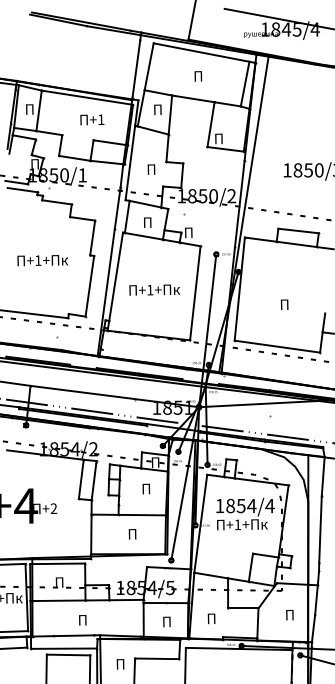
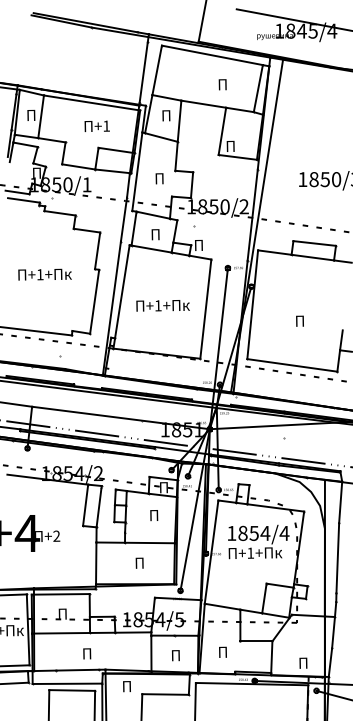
text: (198, 76) -> (222, 84), moved
text: (289, 615) -> (303, 663), moved
text: (120, 664) -> (126, 686), moved

